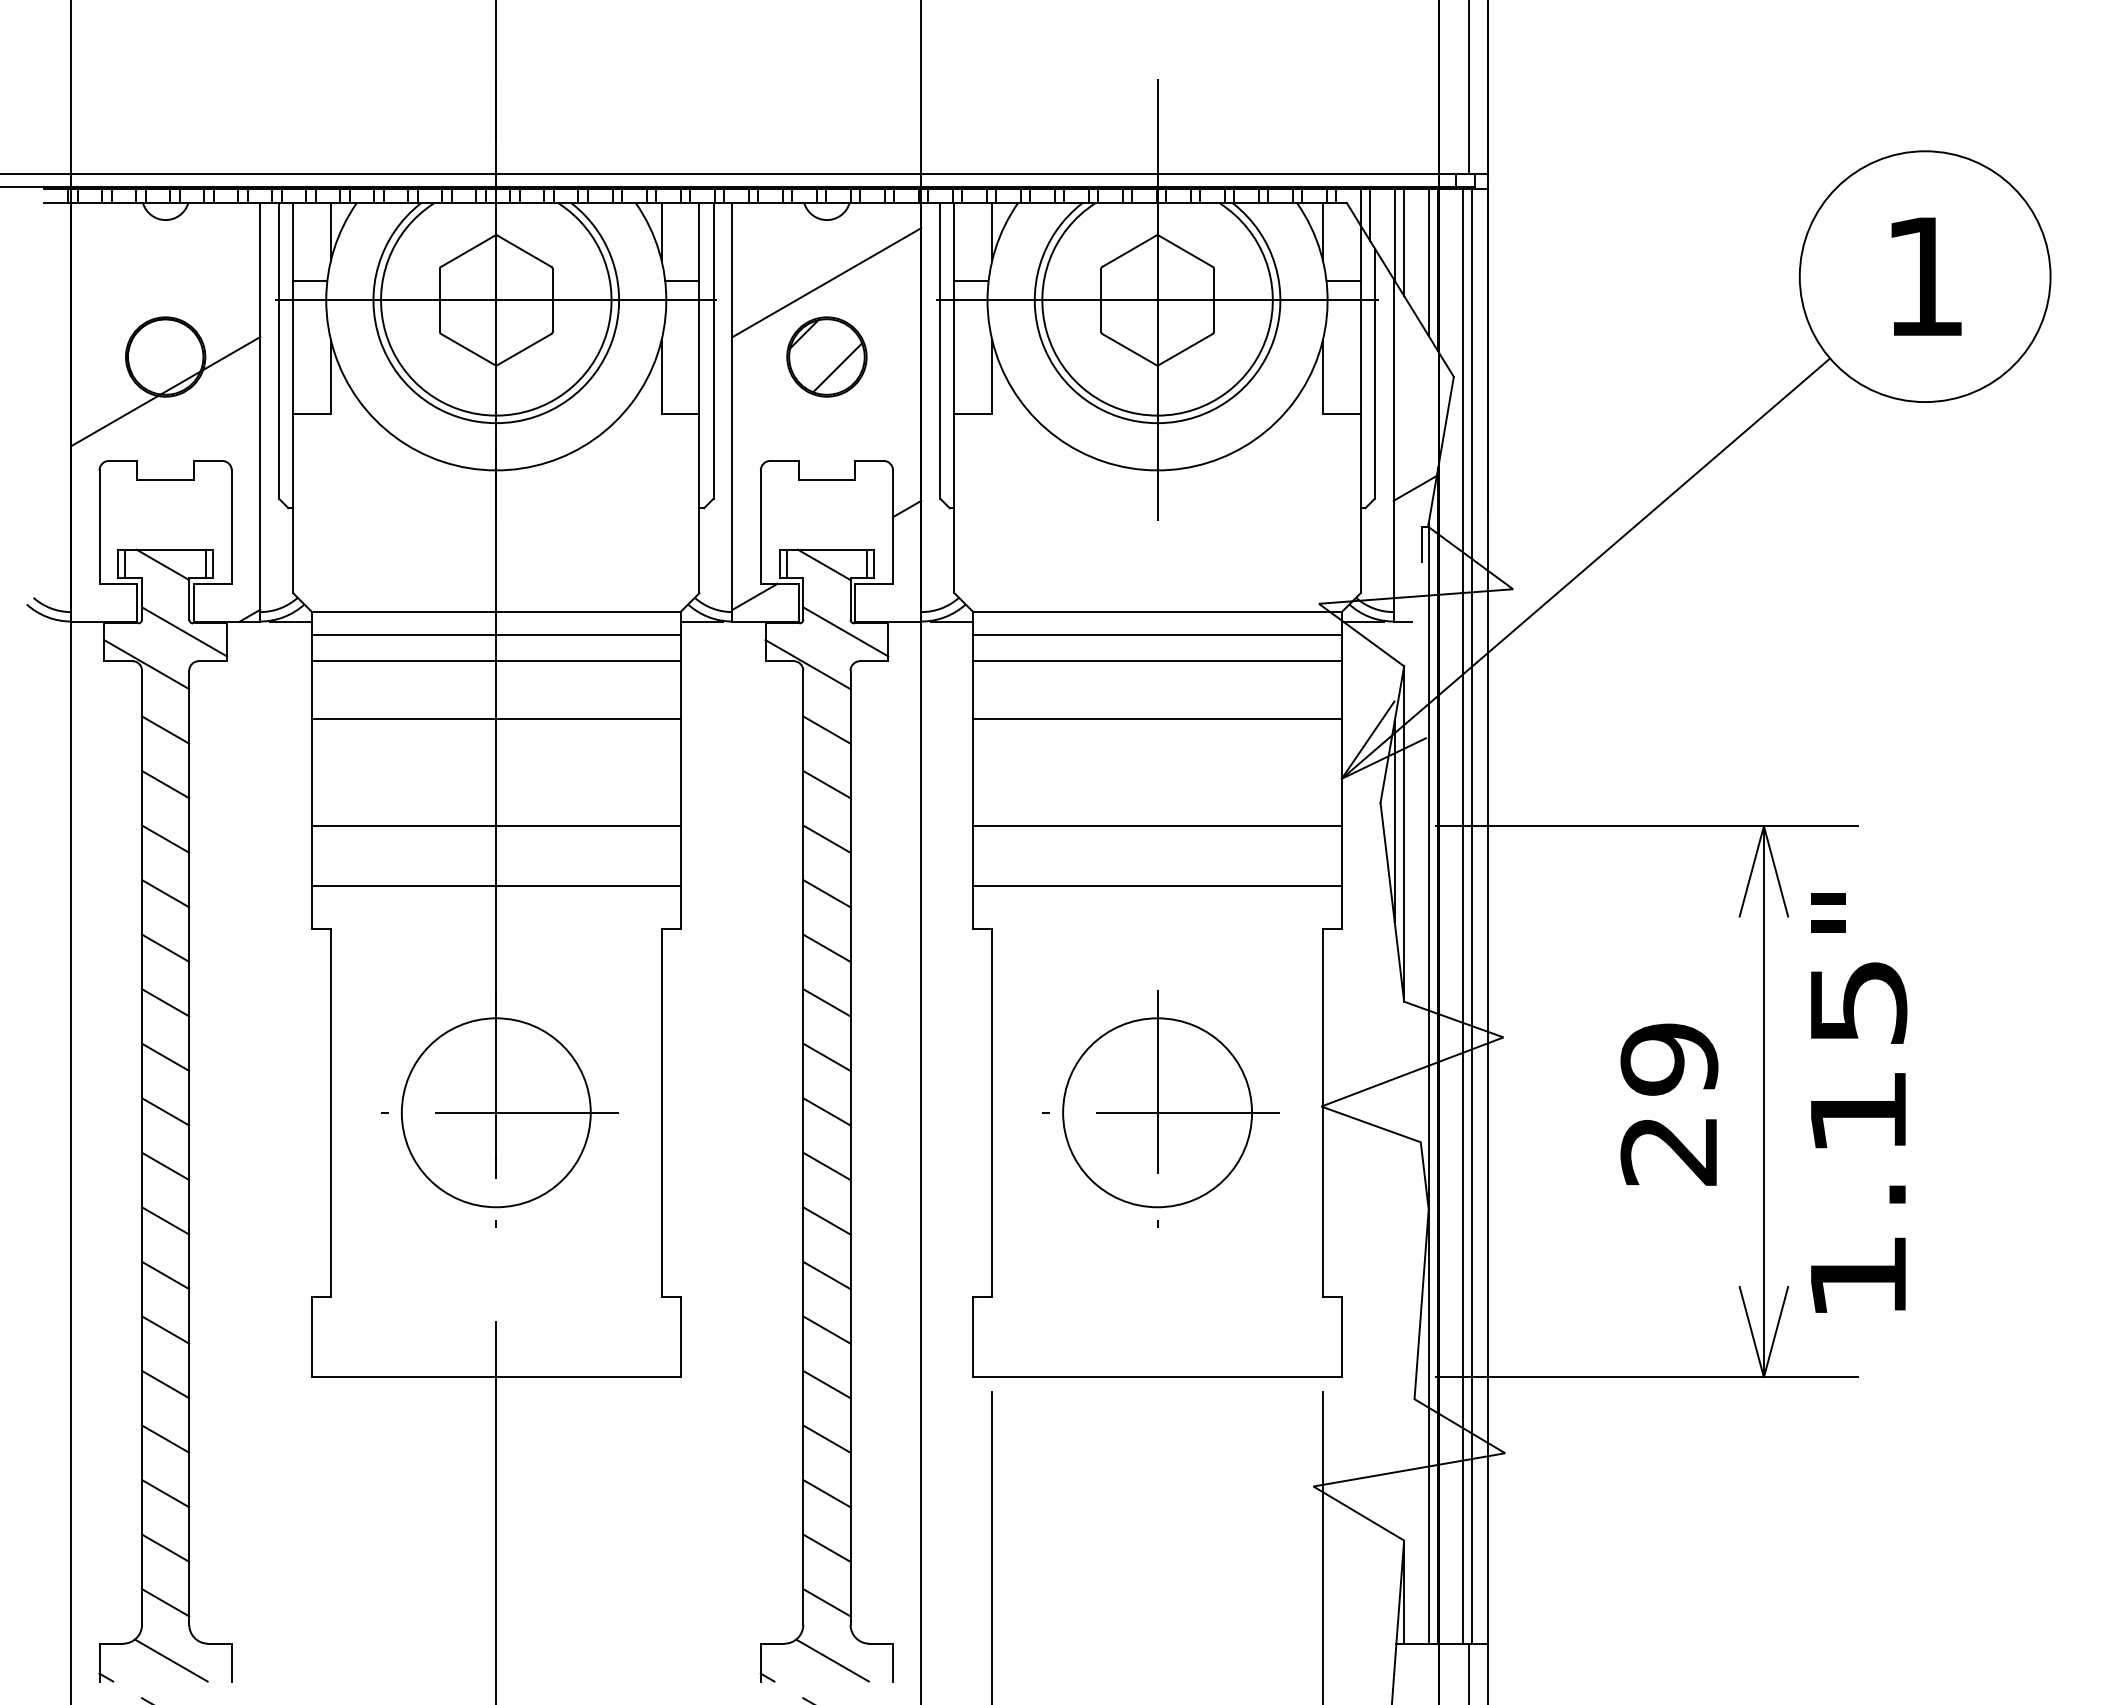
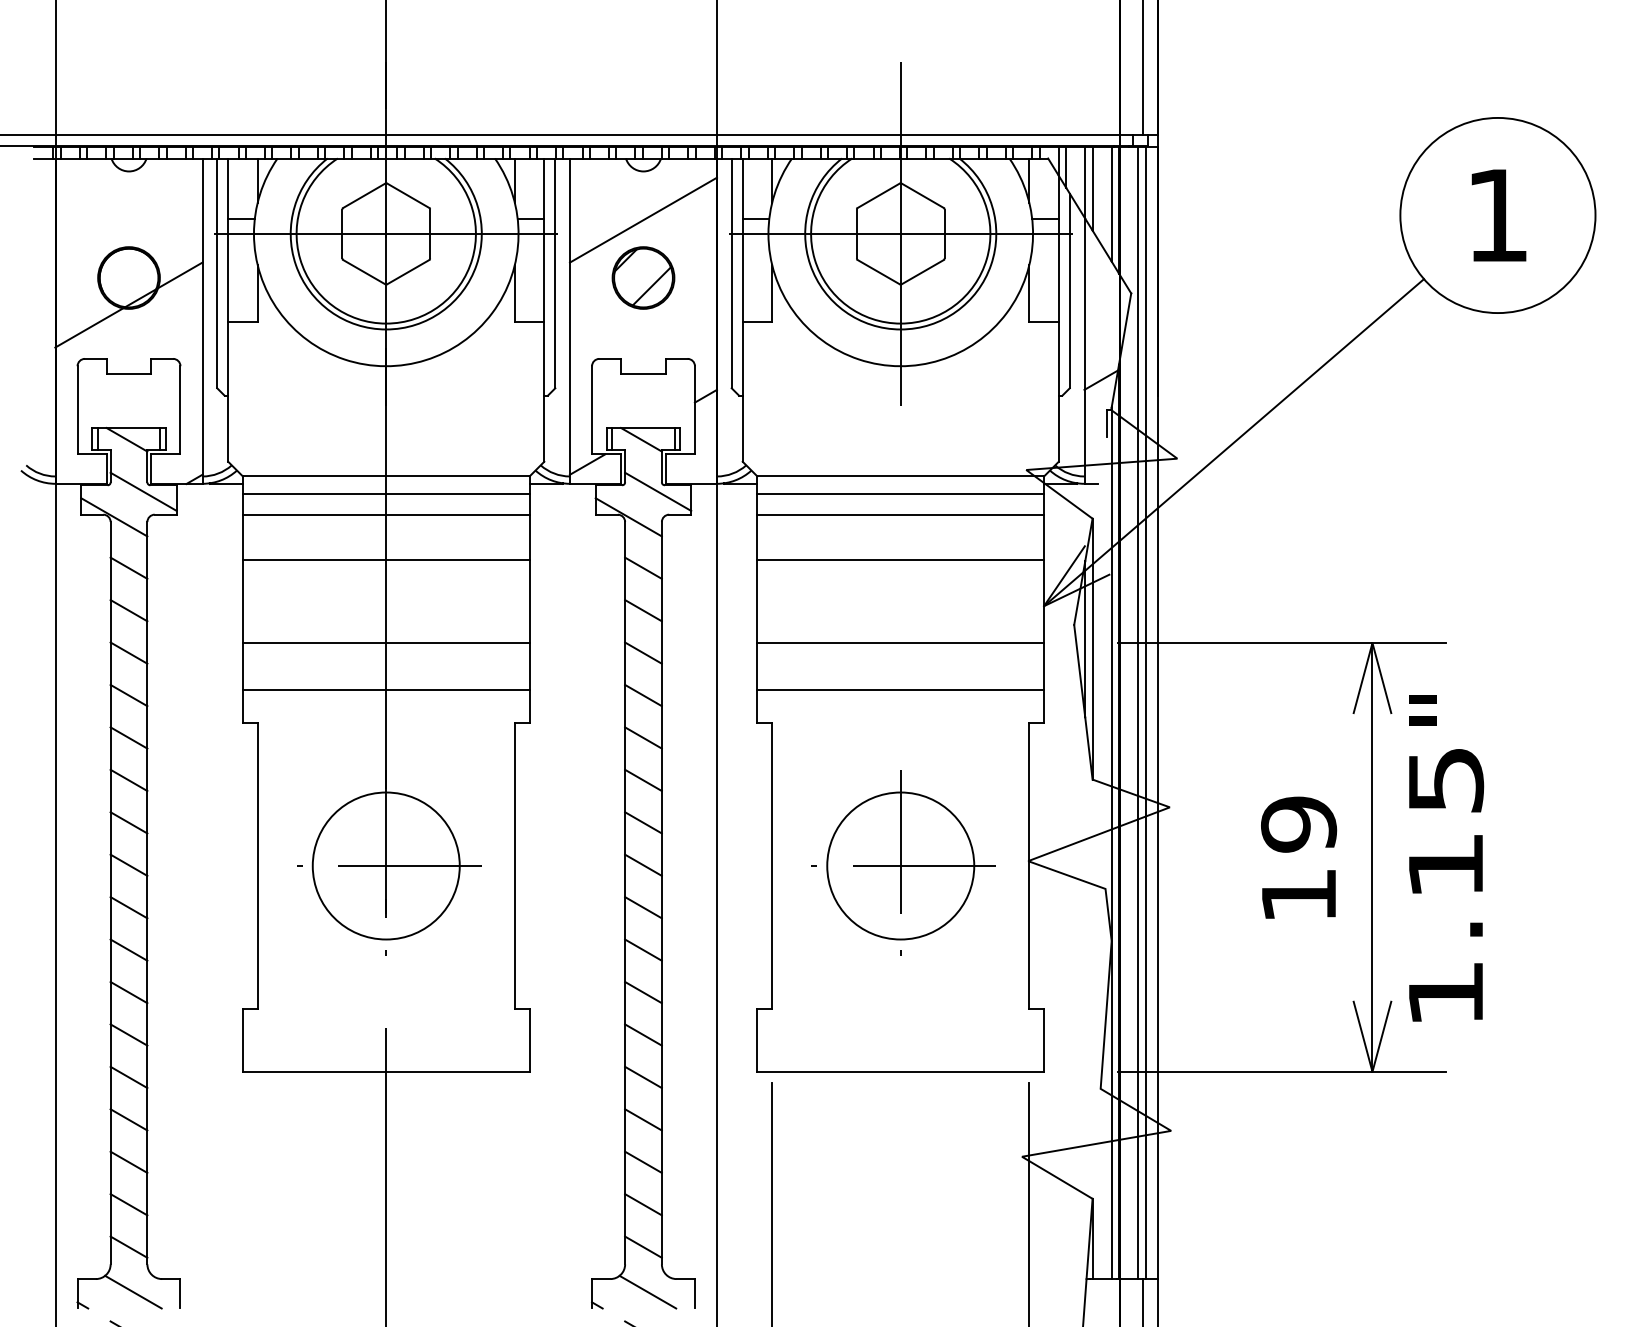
text: (1668, 1151) -> (1298, 896), 29 -> 19

